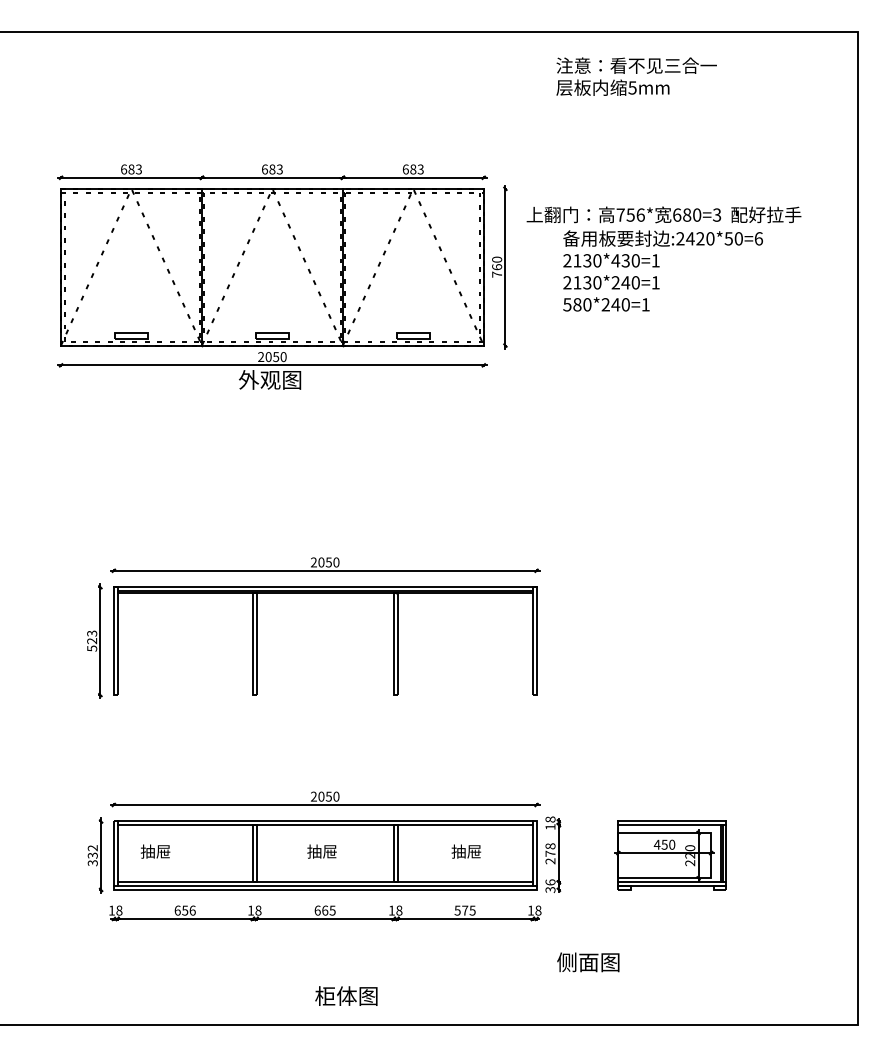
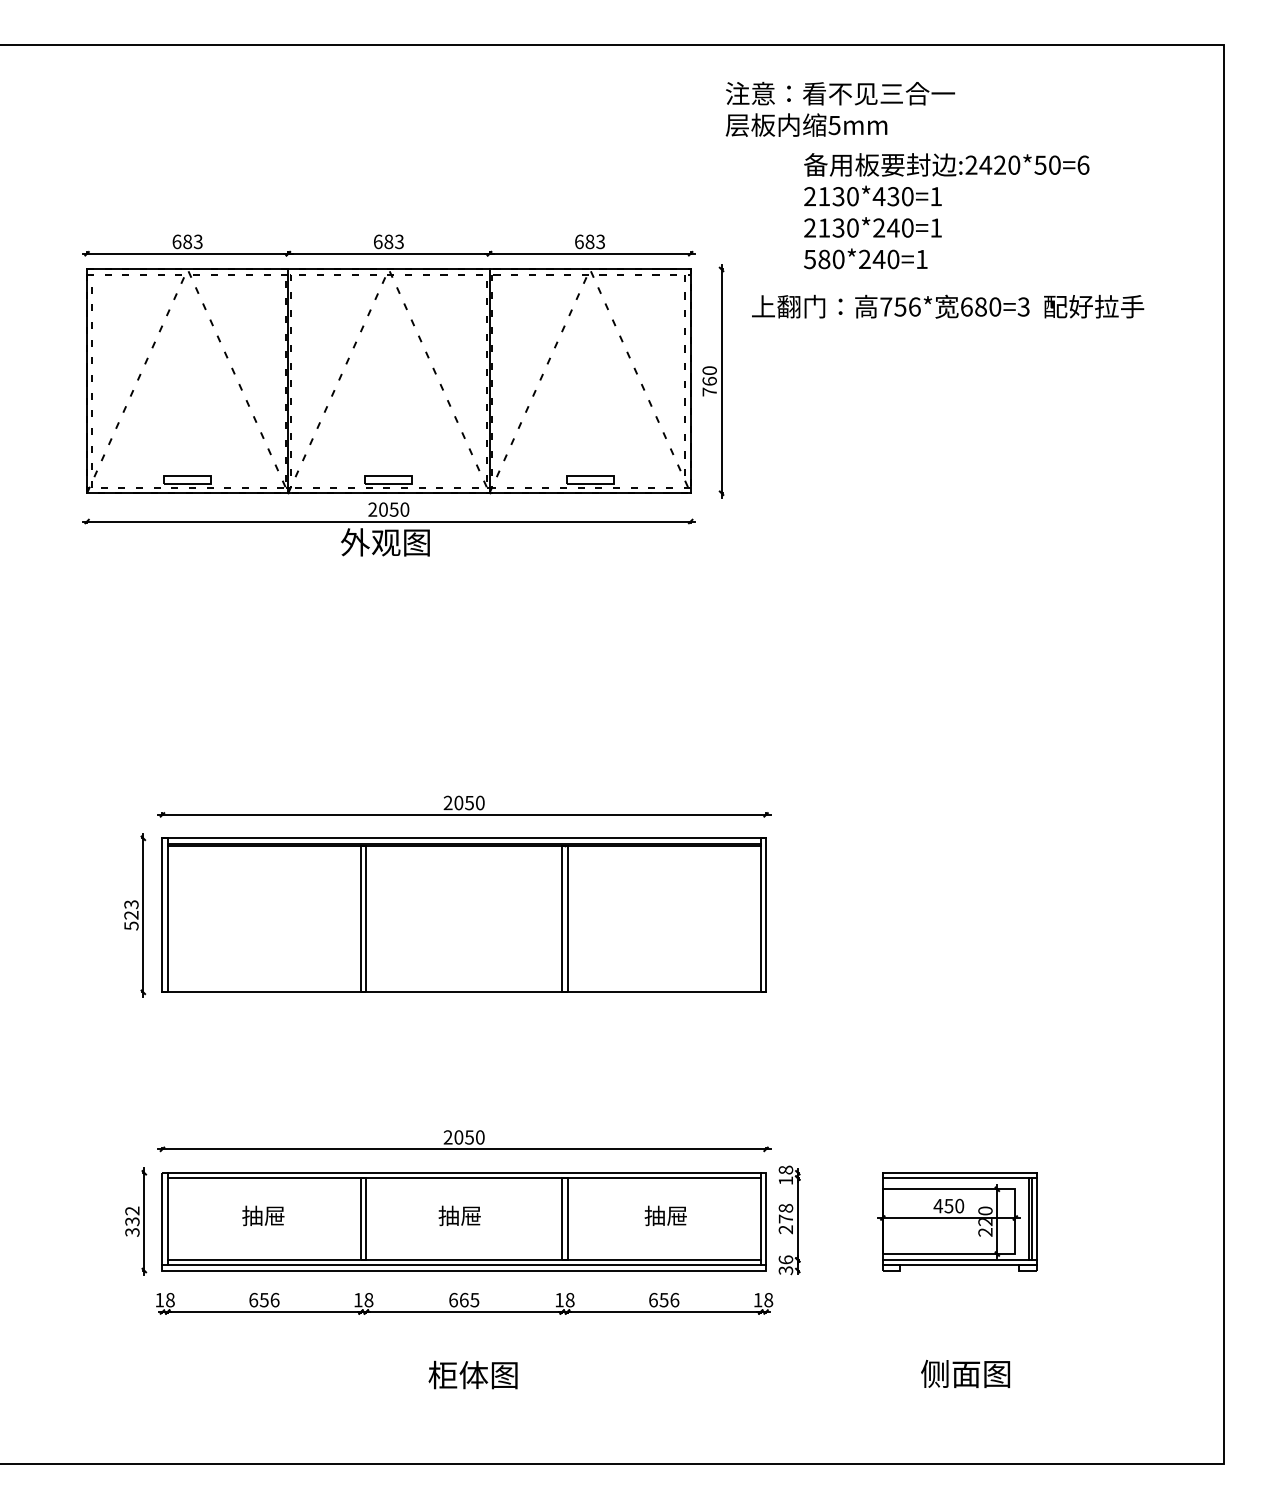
text: (636, 76) -> (840, 109), moved
text: (662, 270) -> (945, 210), moved
line: (324, 695) -> (463, 992), added
text: (155, 851) -> (263, 1215), moved
text: (464, 910) -> (663, 1299), 575 -> 656
text: (588, 962) -> (965, 1374), moved
text: (346, 995) -> (473, 1374), moved

